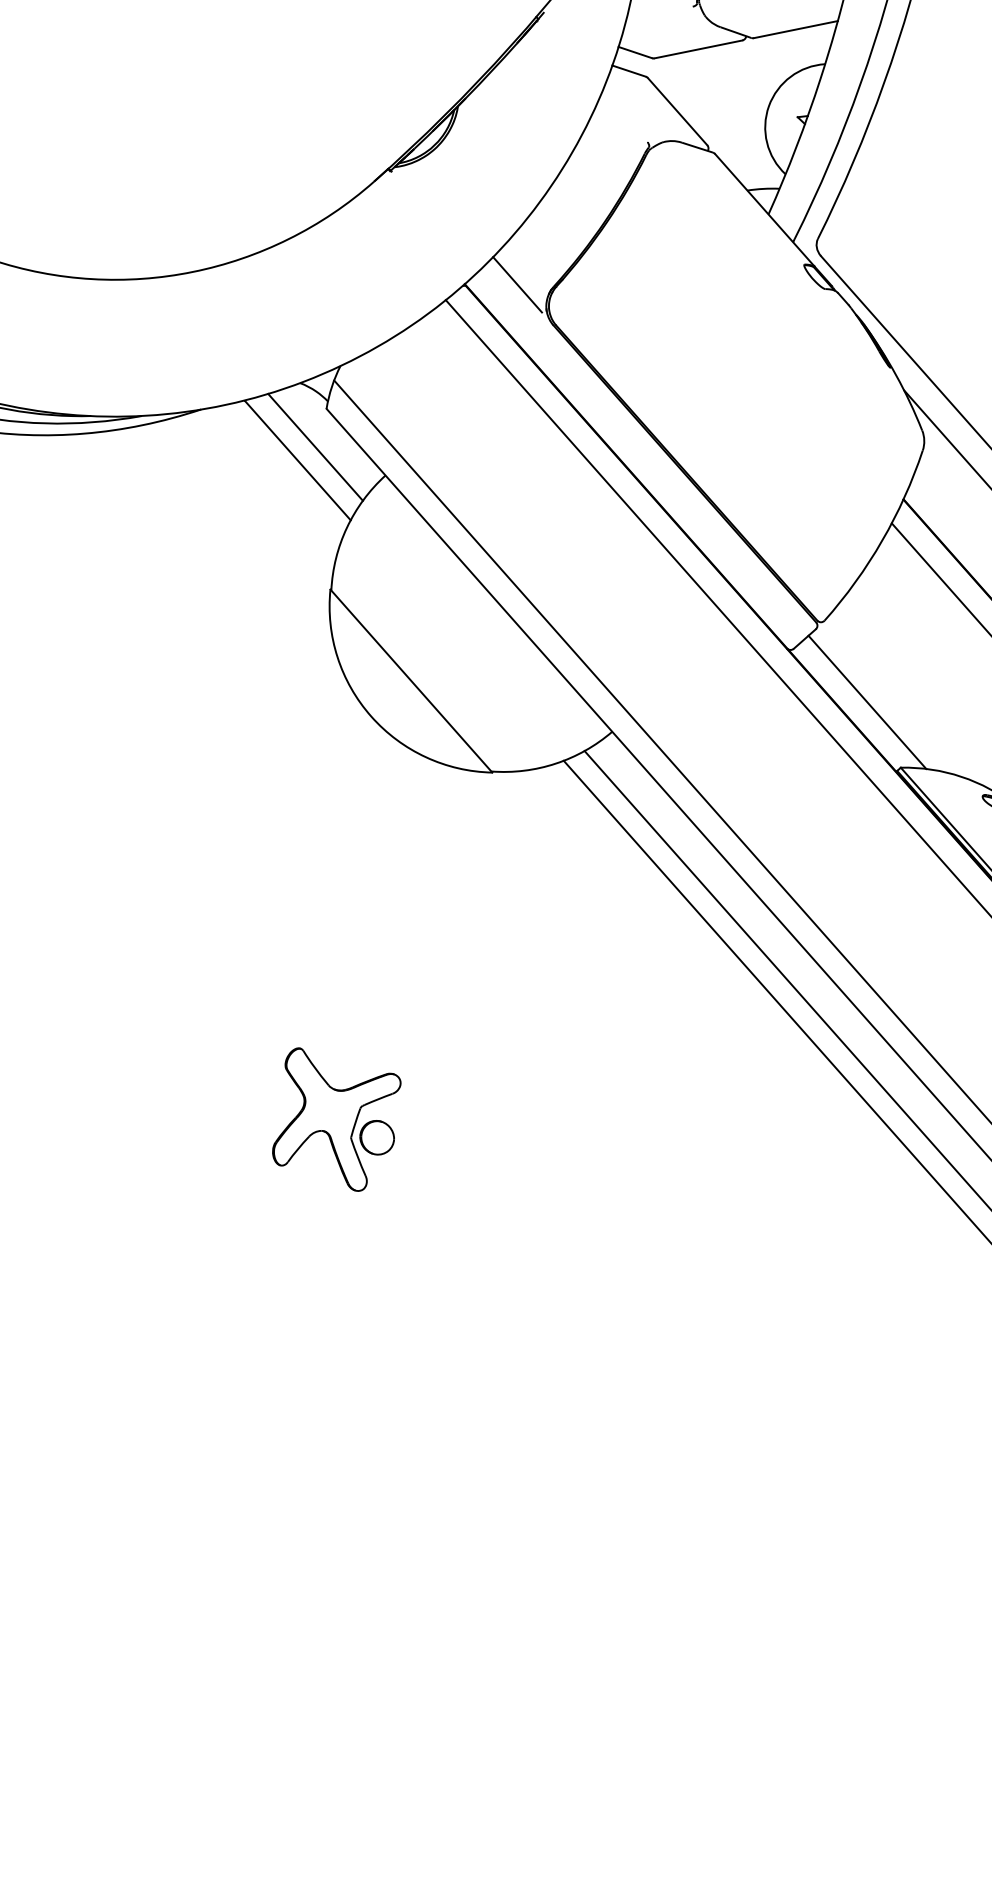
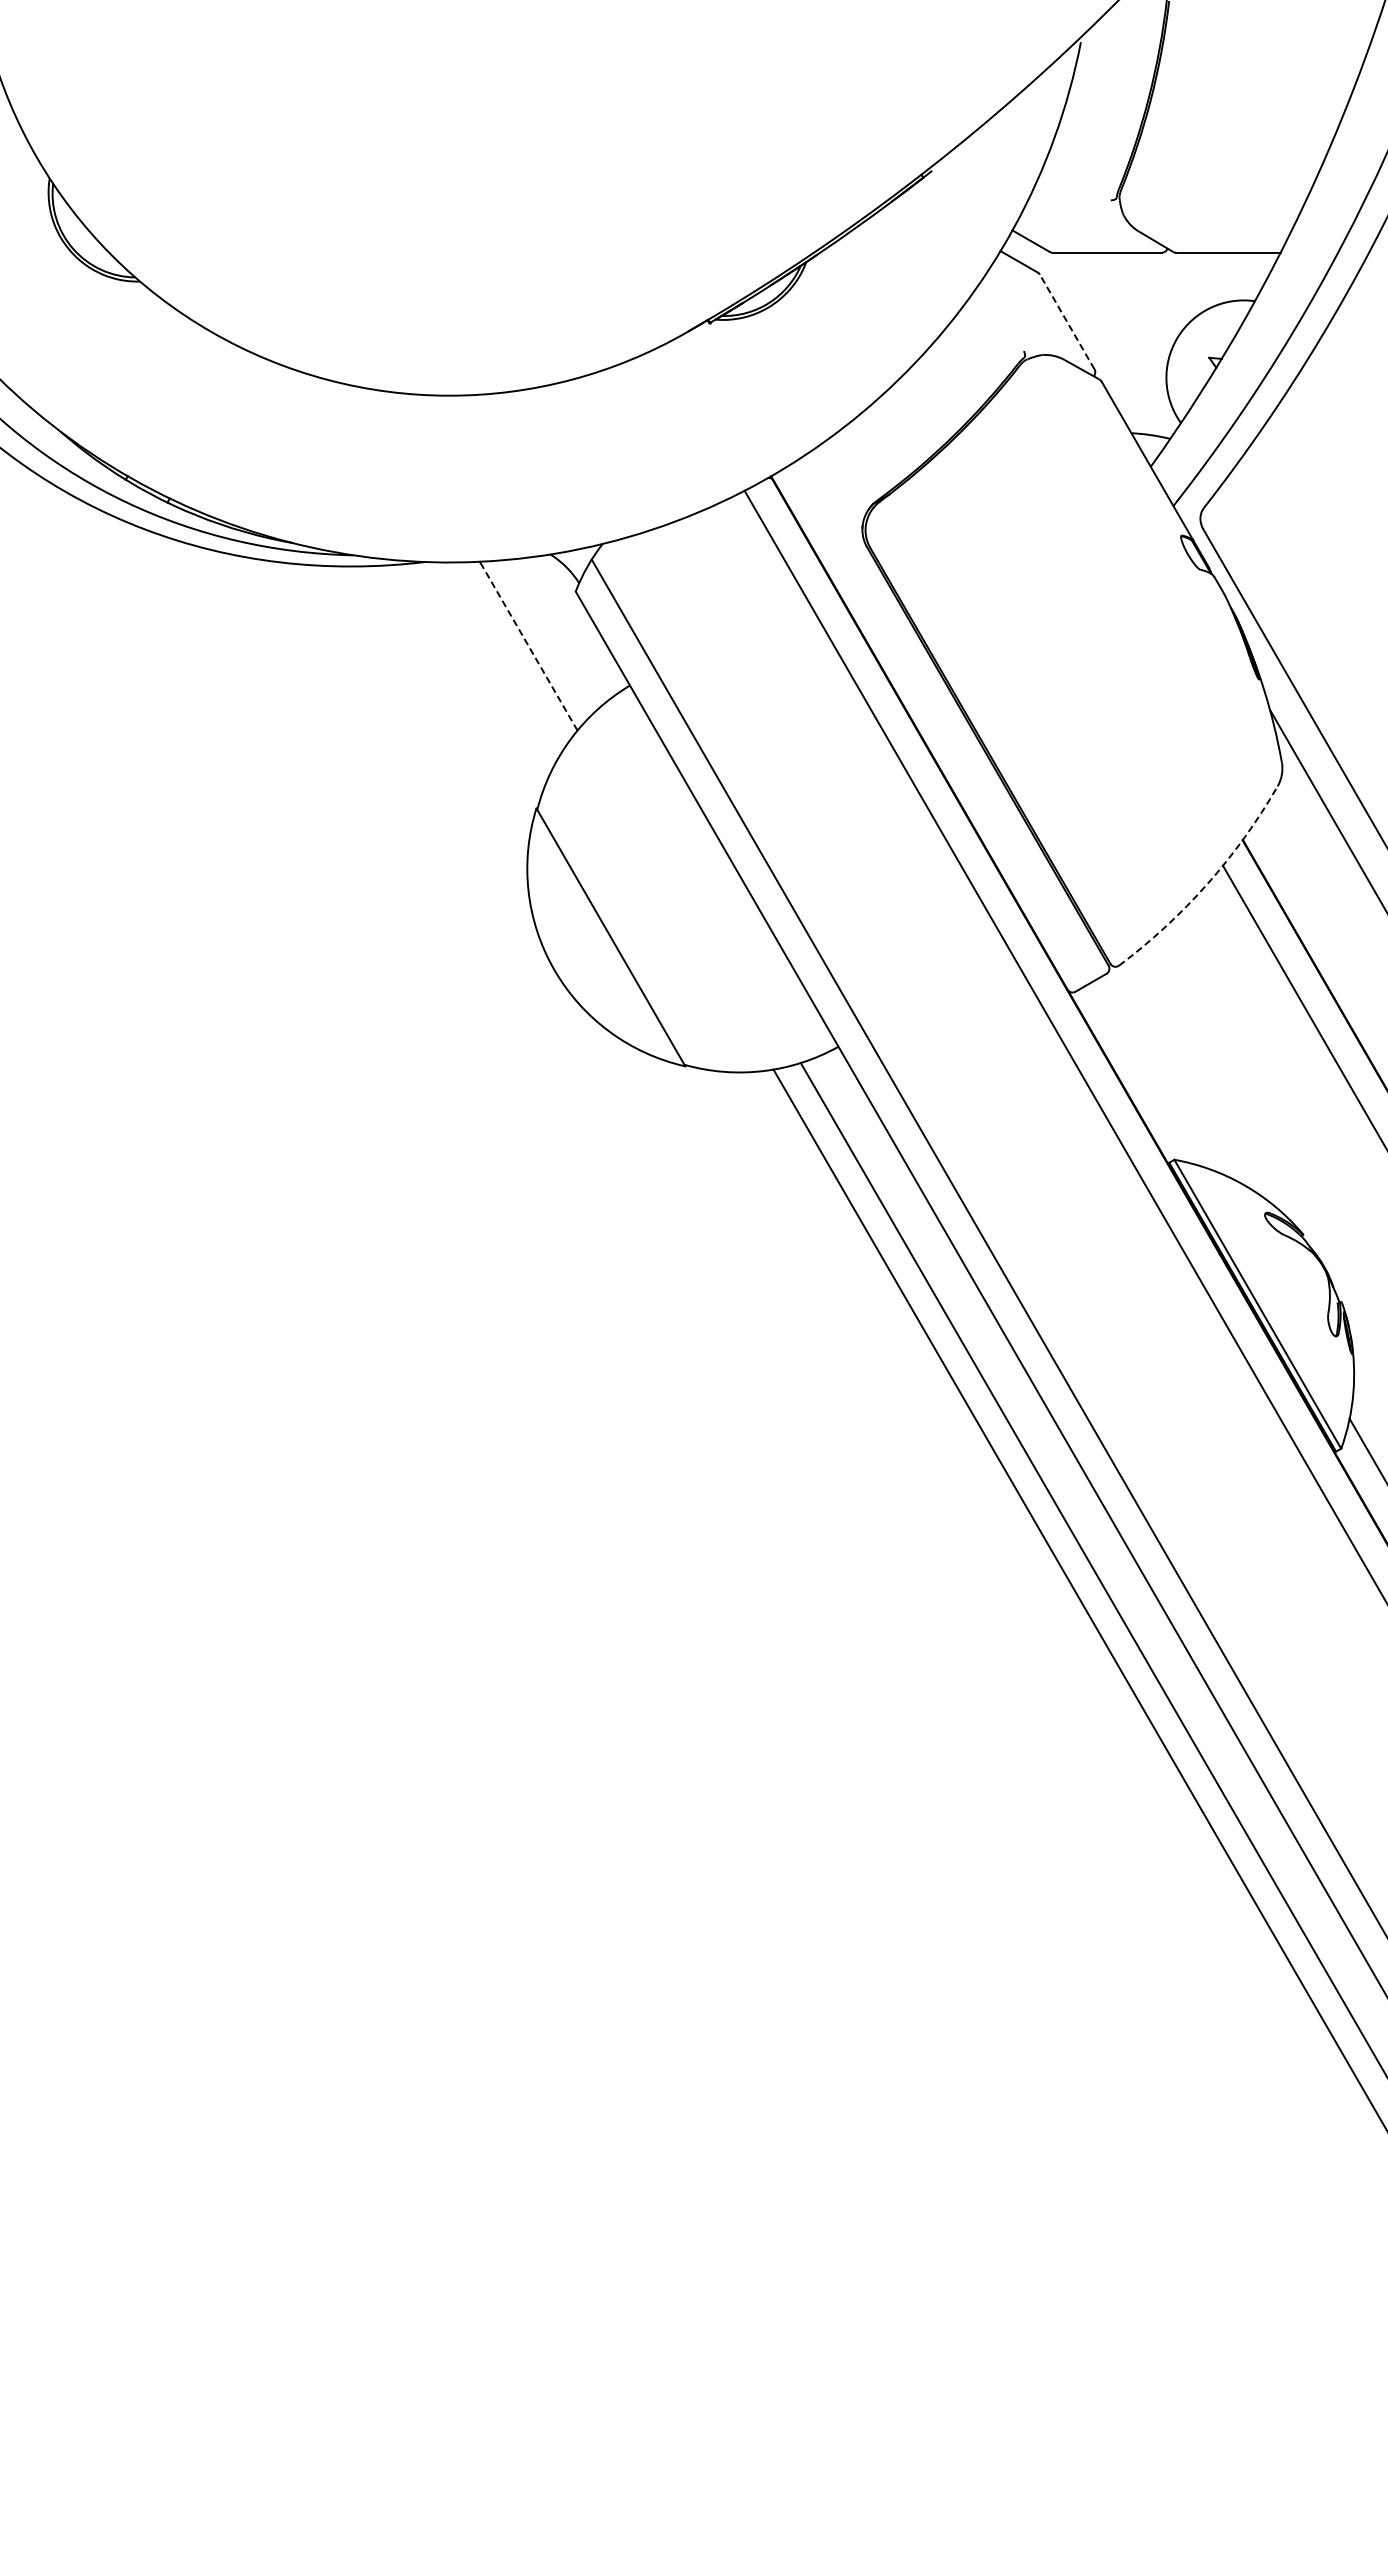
line: (677, 111) -> (1067, 321), solid -> dashed
line: (517, 284) -> (833, 489), removed
line: (314, 447) -> (552, 634), removed
line: (298, 460) -> (529, 646), solid -> dashed
arc: (882, 540) -> (1207, 884), solid -> dashed
line: (867, 702) -> (1150, 1073), removed
part: (336, 1117) -> (415, 1440), removed

